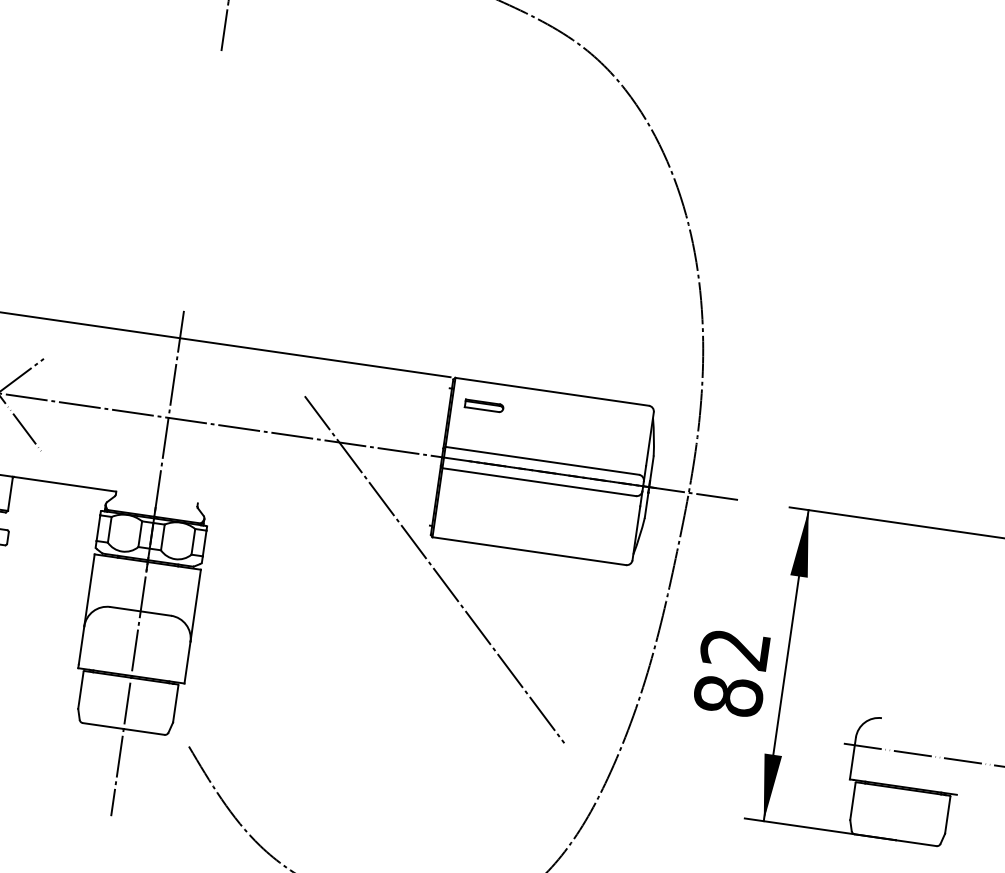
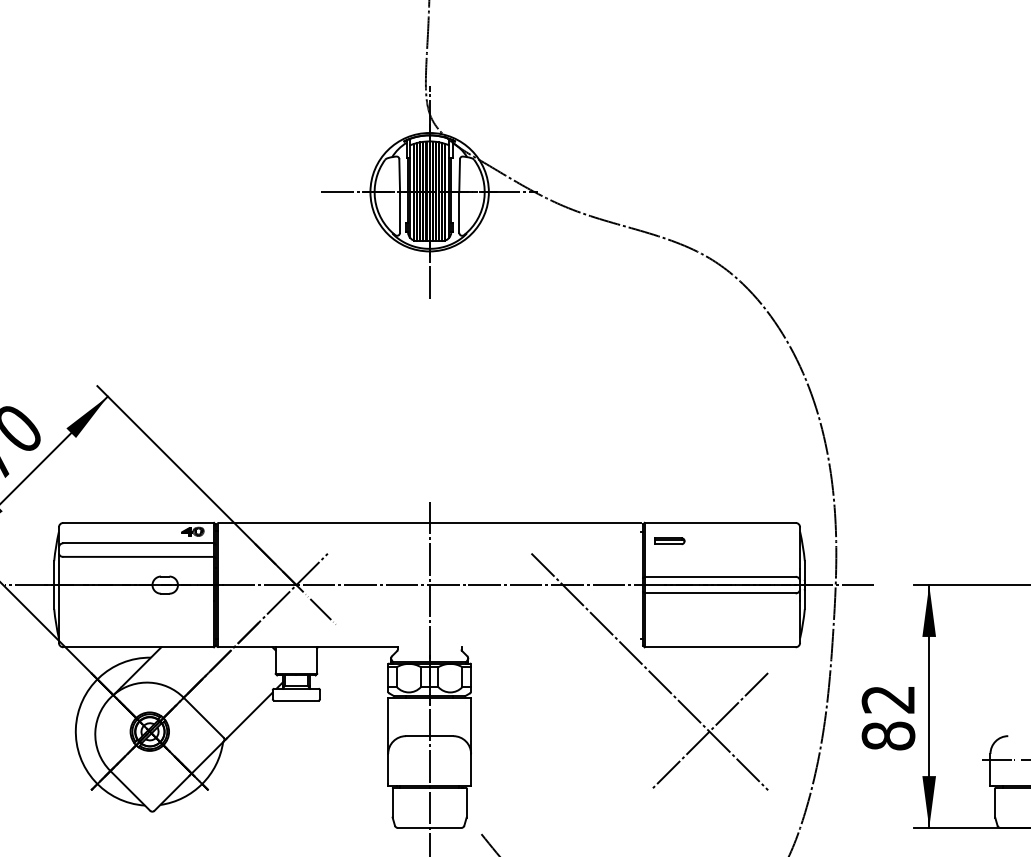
line: (500, 657) -> (709, 731), added

